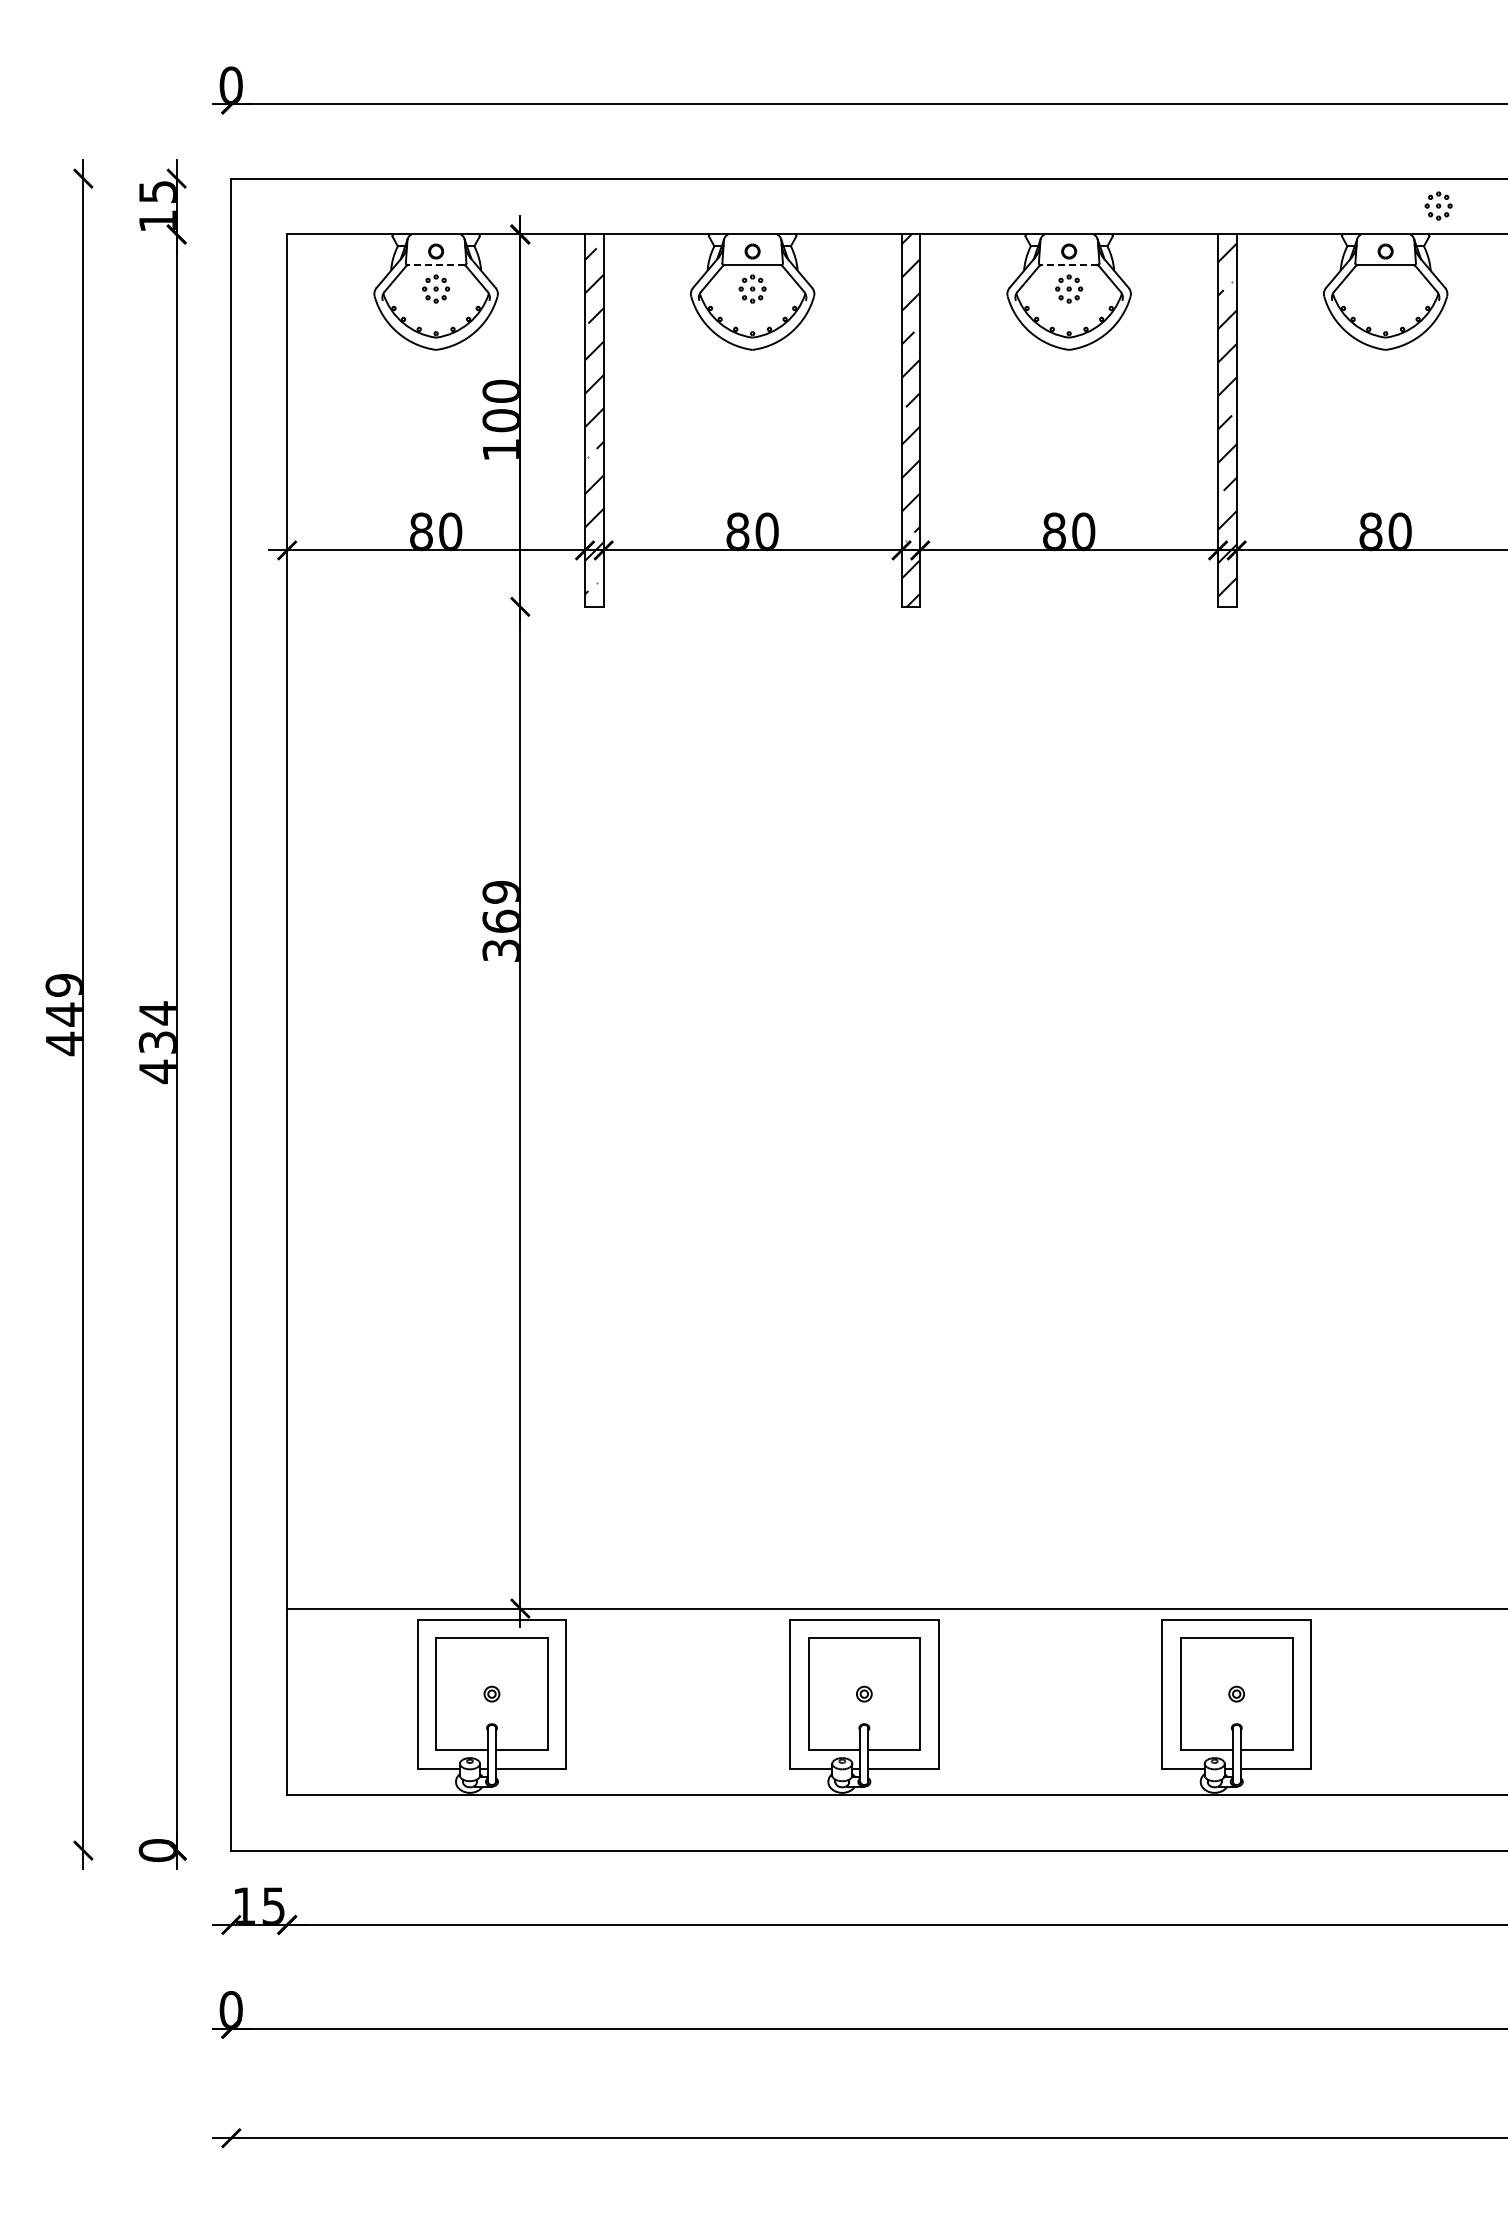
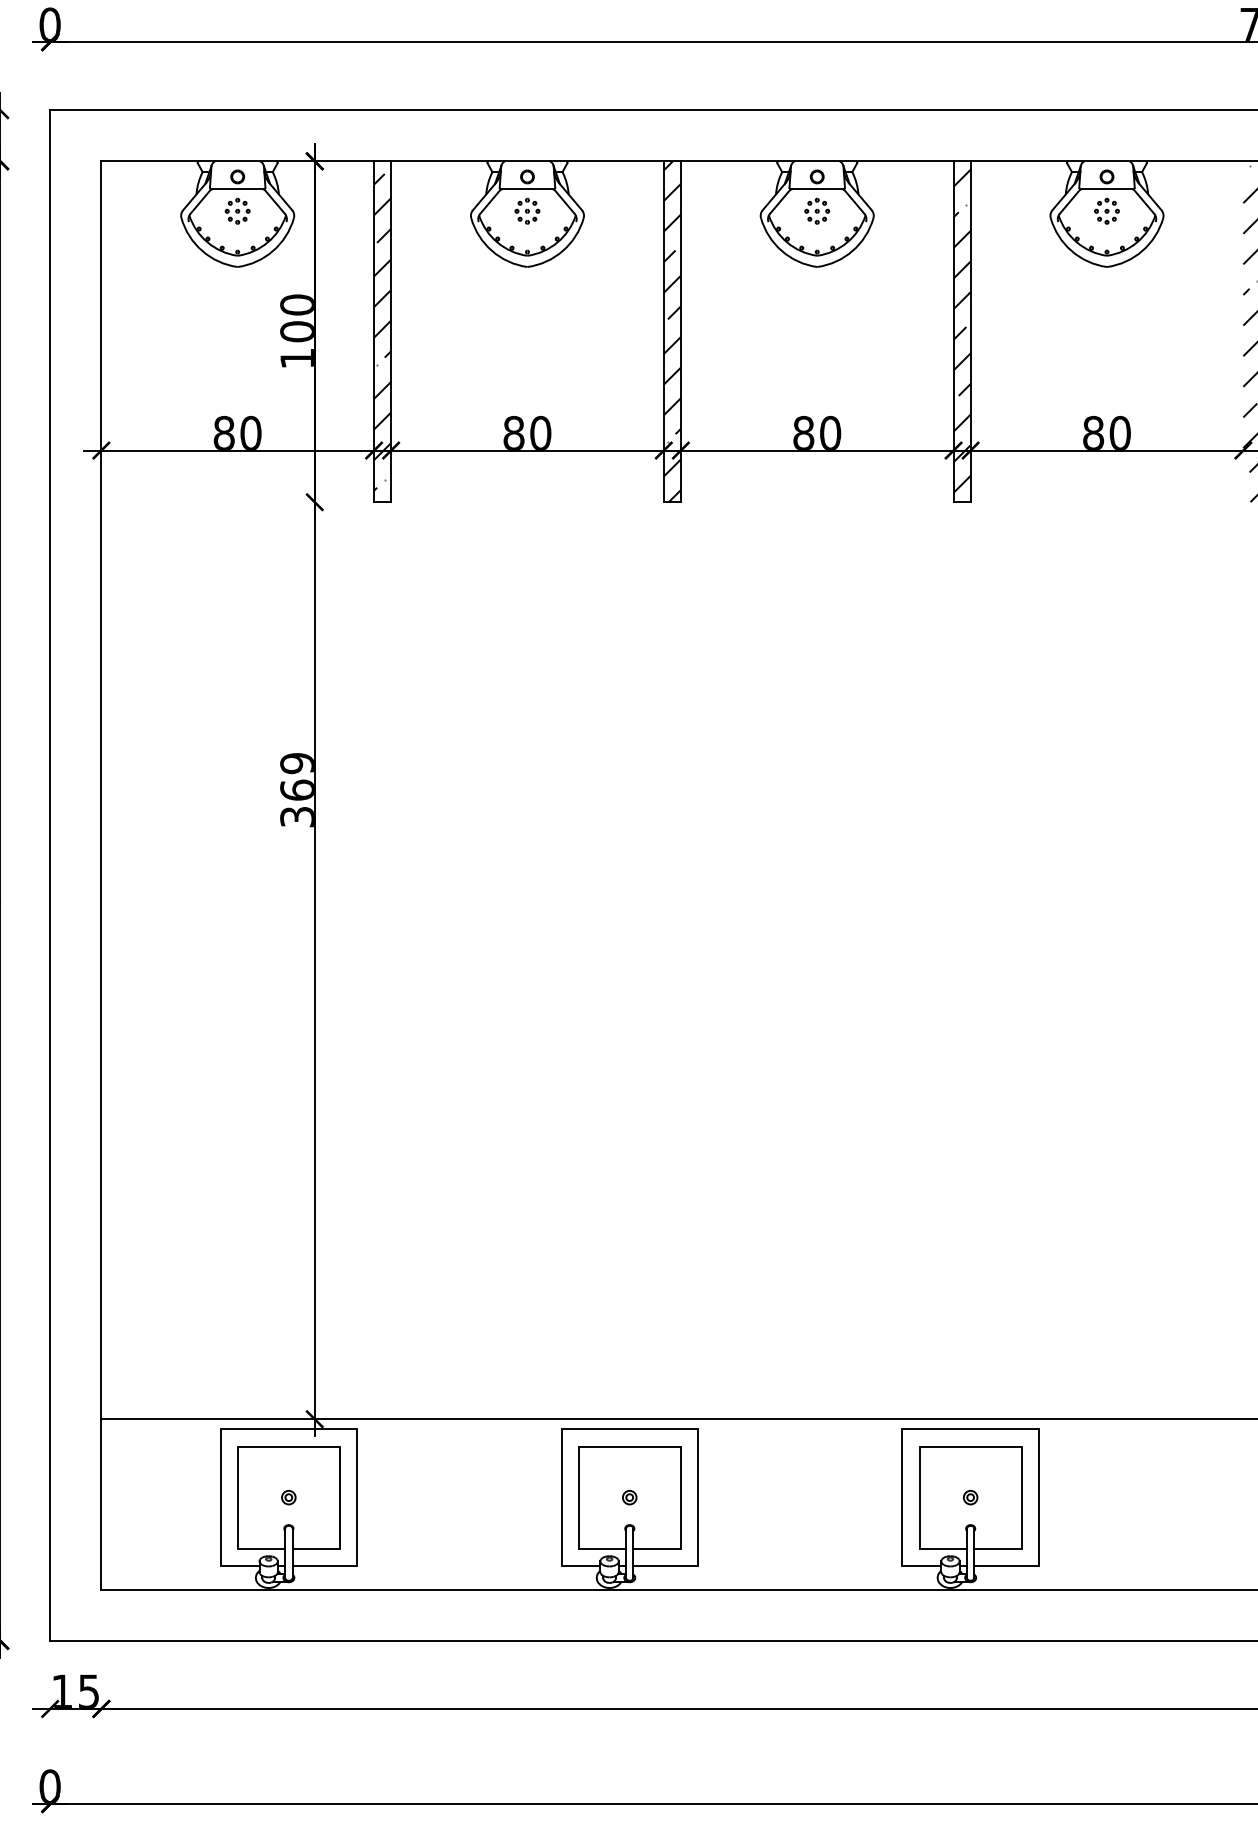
part: (1438, 205) -> (1106, 210), moved
line: (436, 264) -> (238, 188), dashed -> solid
line: (1069, 264) -> (817, 188), dashed -> solid

